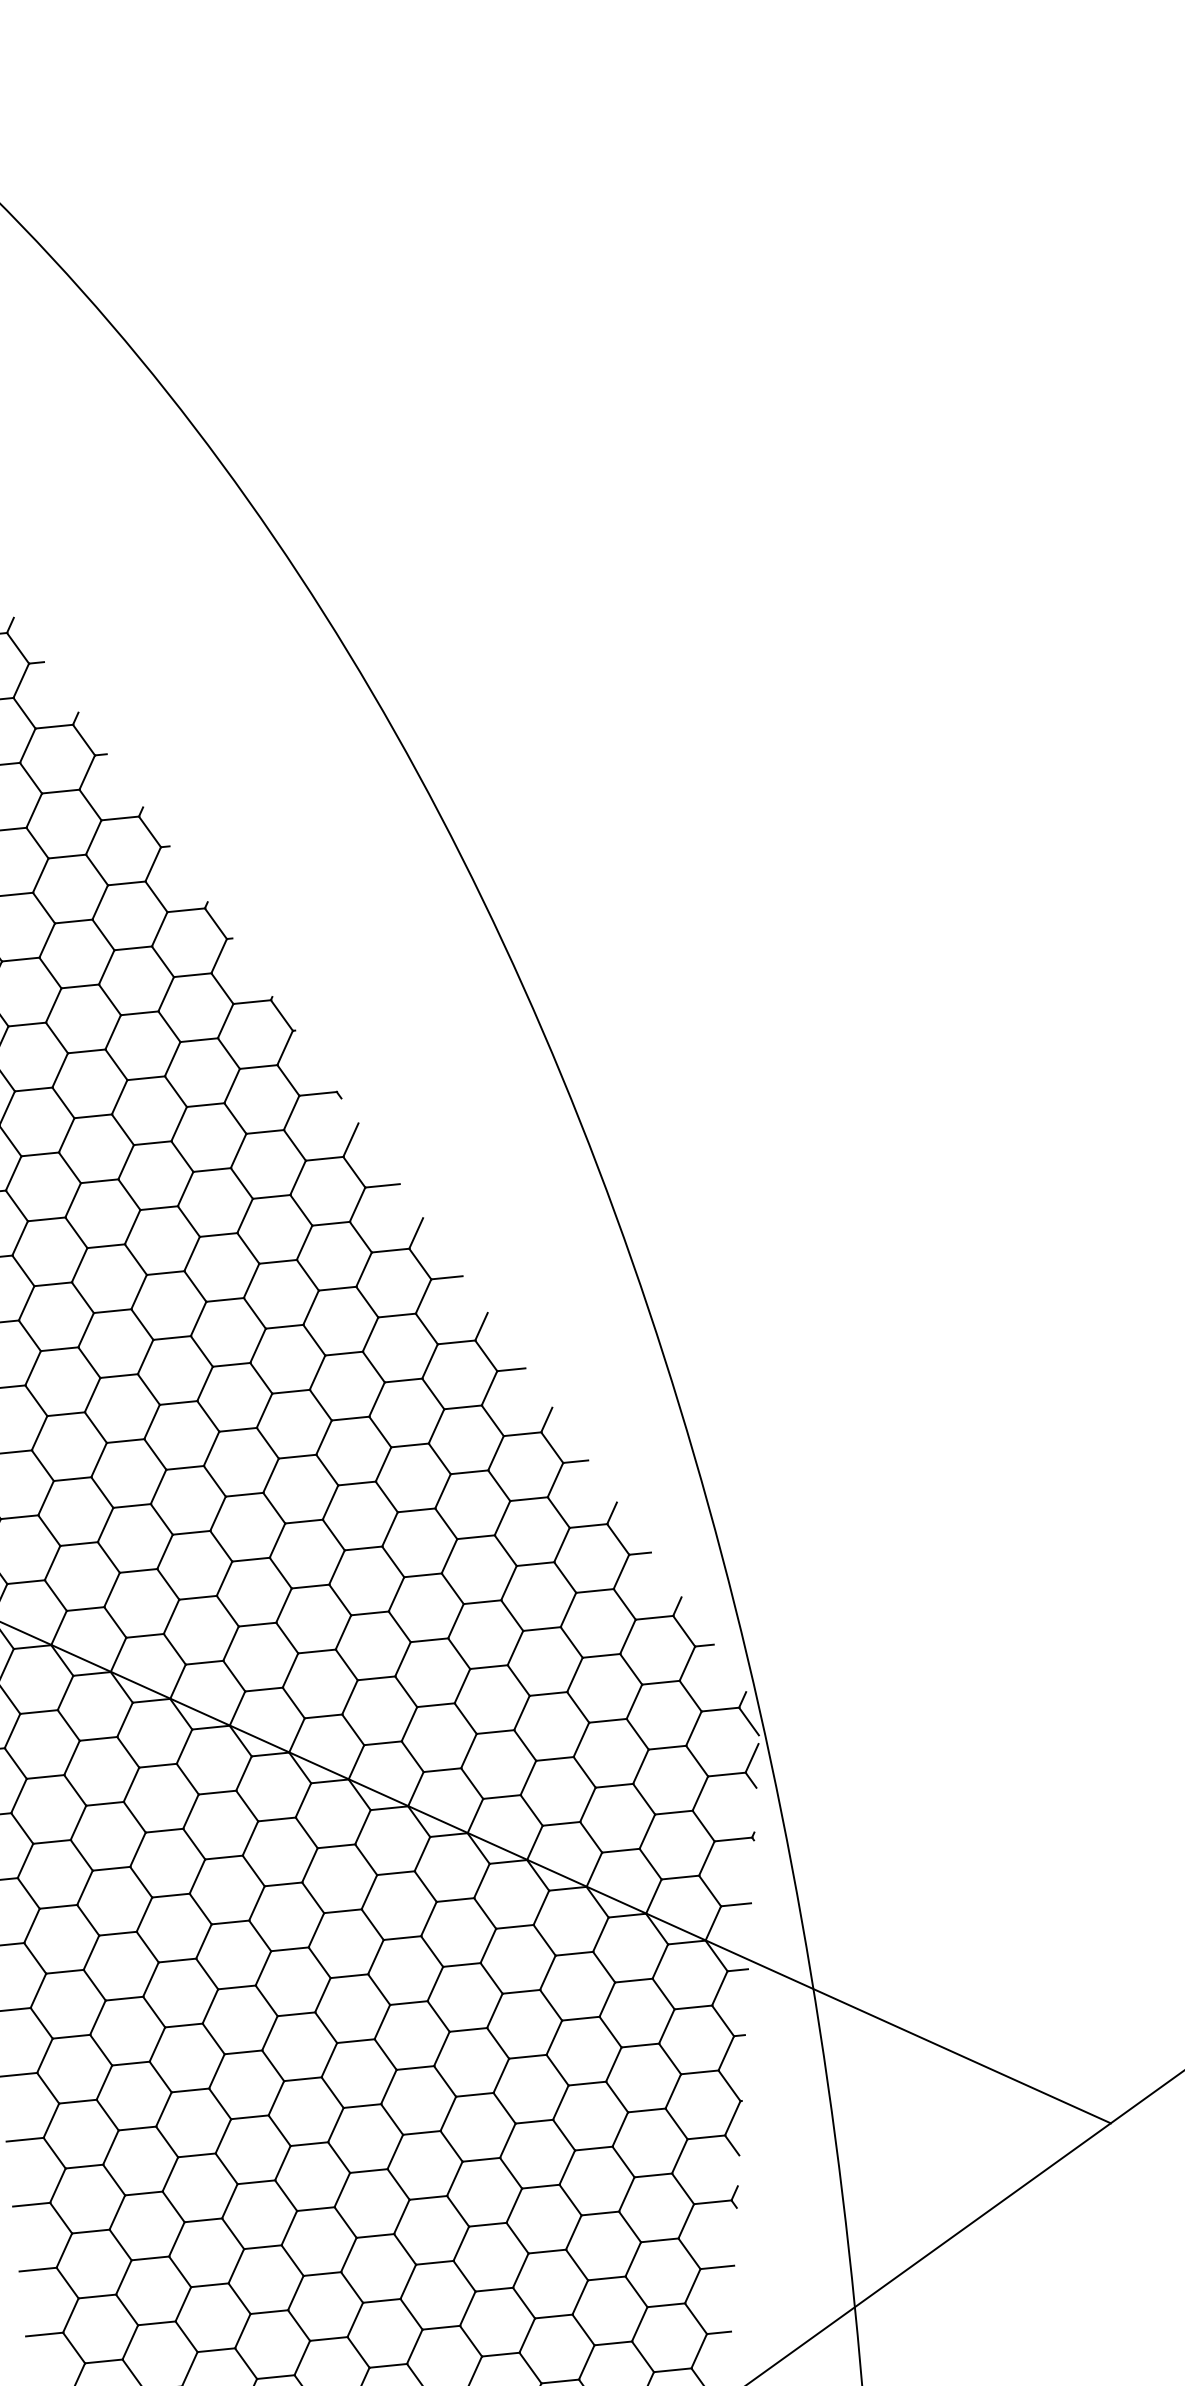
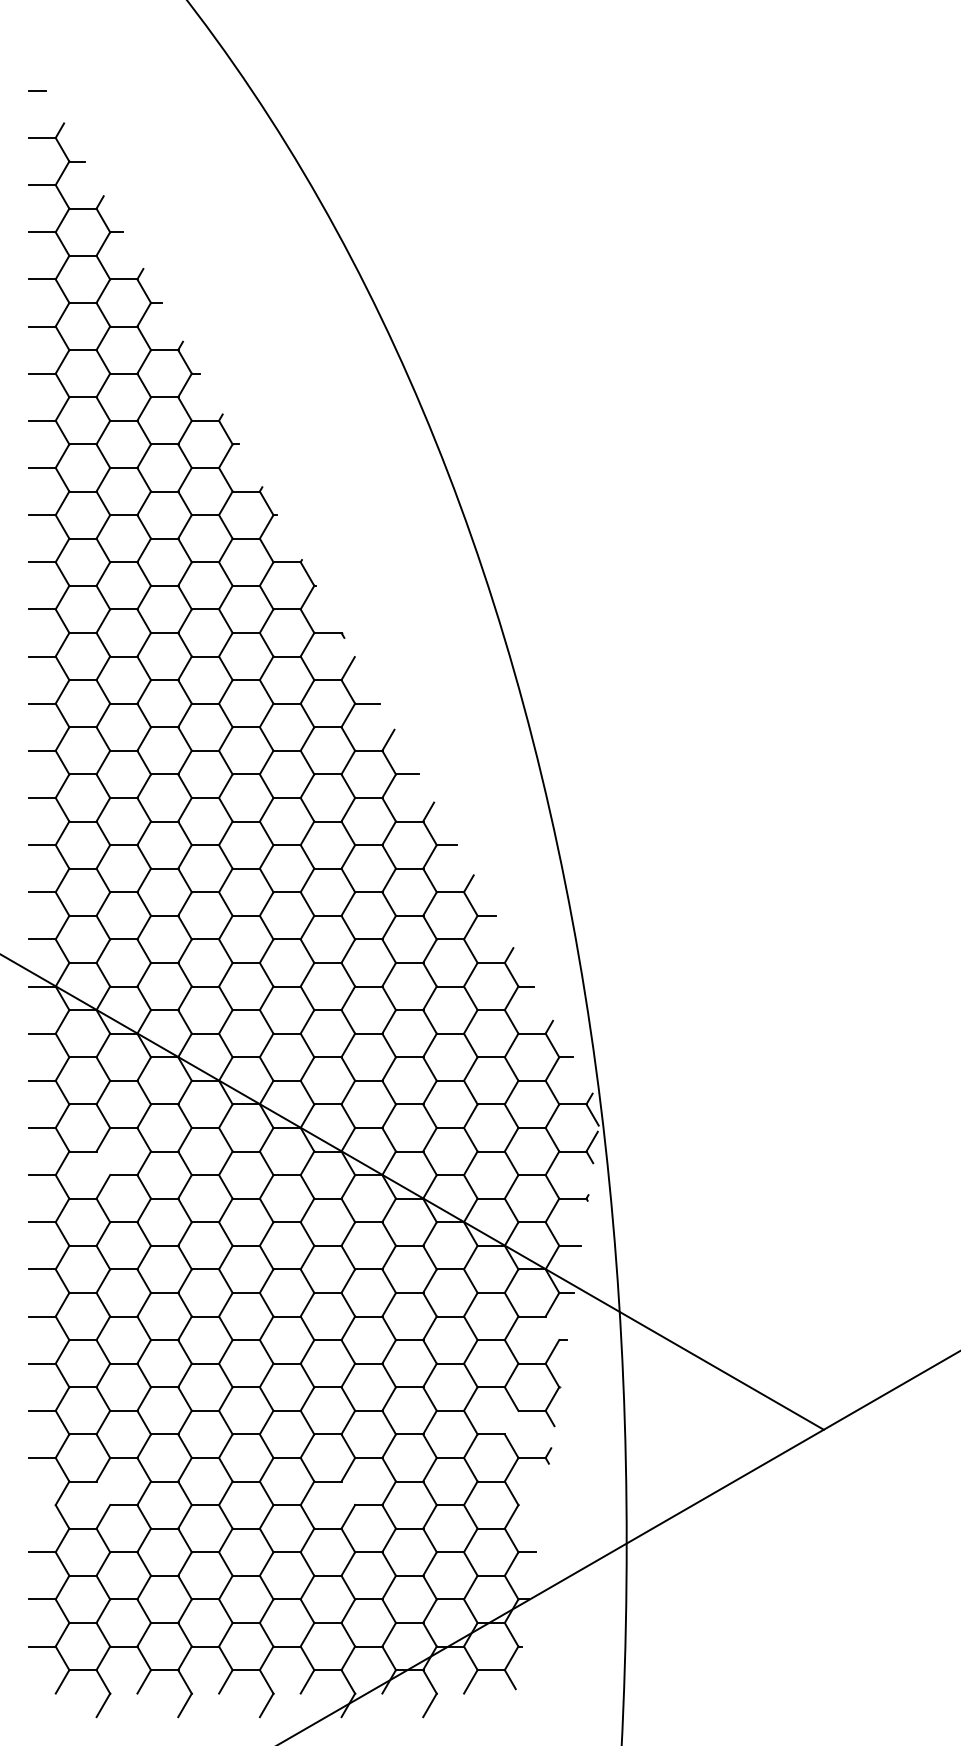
line: (81, 1855) -> (103, 1163), removed
line: (723, 2021) -> (552, 1328), removed
line: (679, 2156) -> (511, 1422), removed
line: (717, 2267) -> (530, 1505), removed
line: (464, 2276) -> (348, 1493), removed
line: (127, 2310) -> (103, 1493), removed
line: (44, 2335) -> (42, 1505), removed

